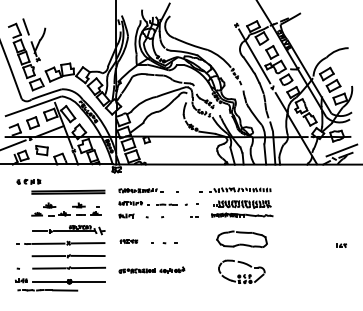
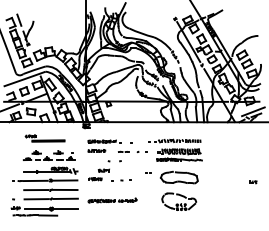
part: (60, 186) -> (44, 138), size x0.6
part: (126, 215) -> (104, 170), moved
part: (194, 216) -> (148, 172), moved

